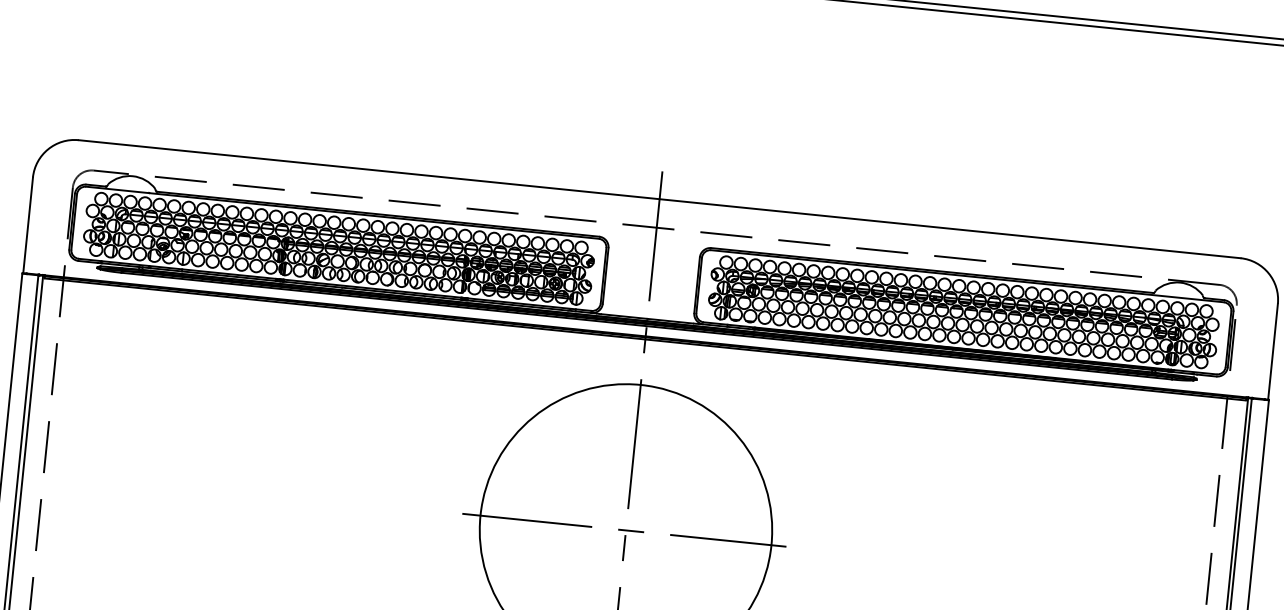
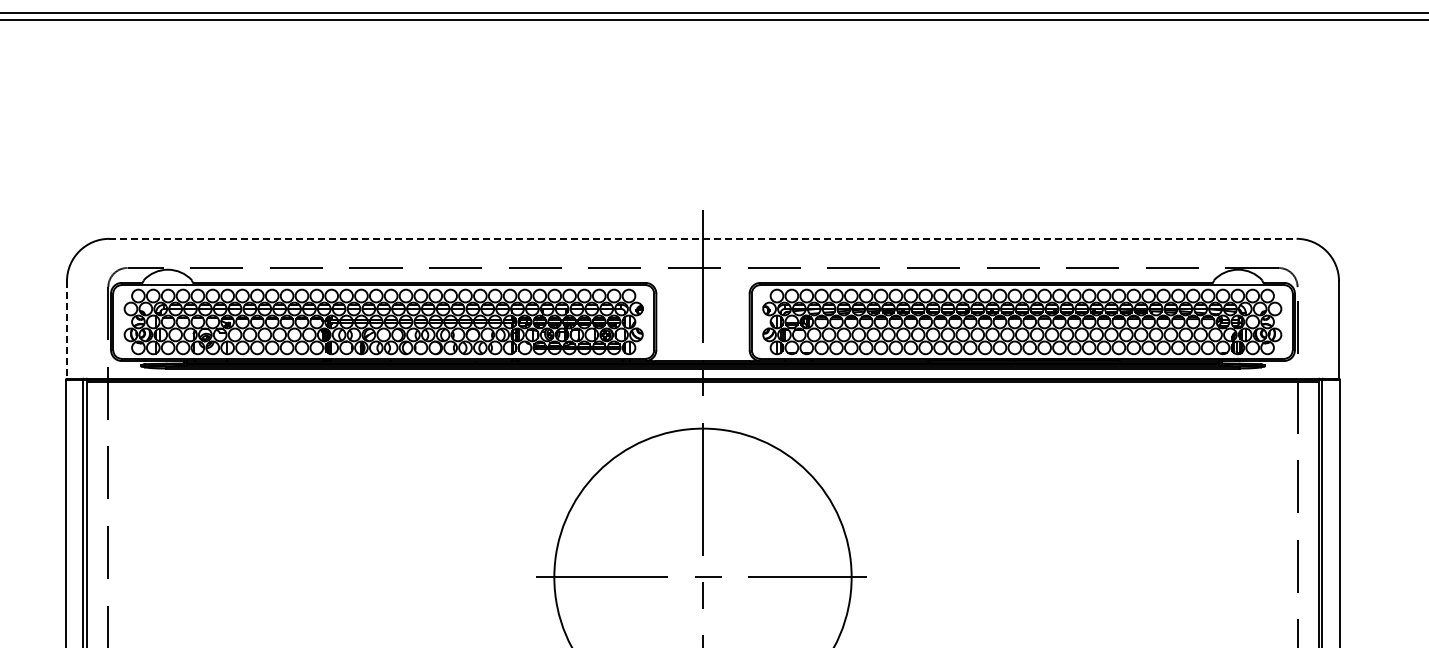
line: (660, 198) -> (703, 238), solid -> dashed
line: (28, 225) -> (67, 330), solid -> dashed

